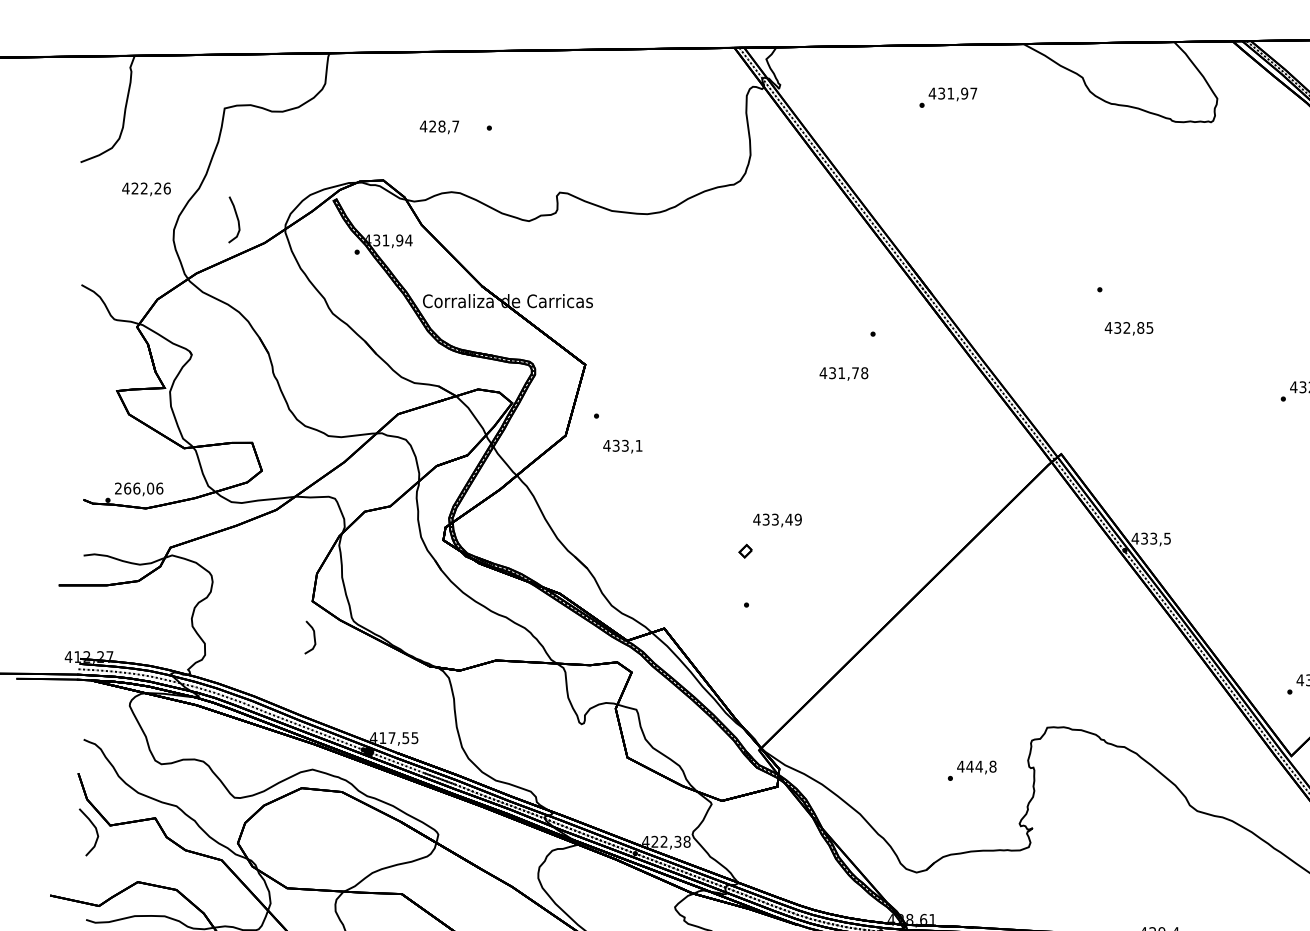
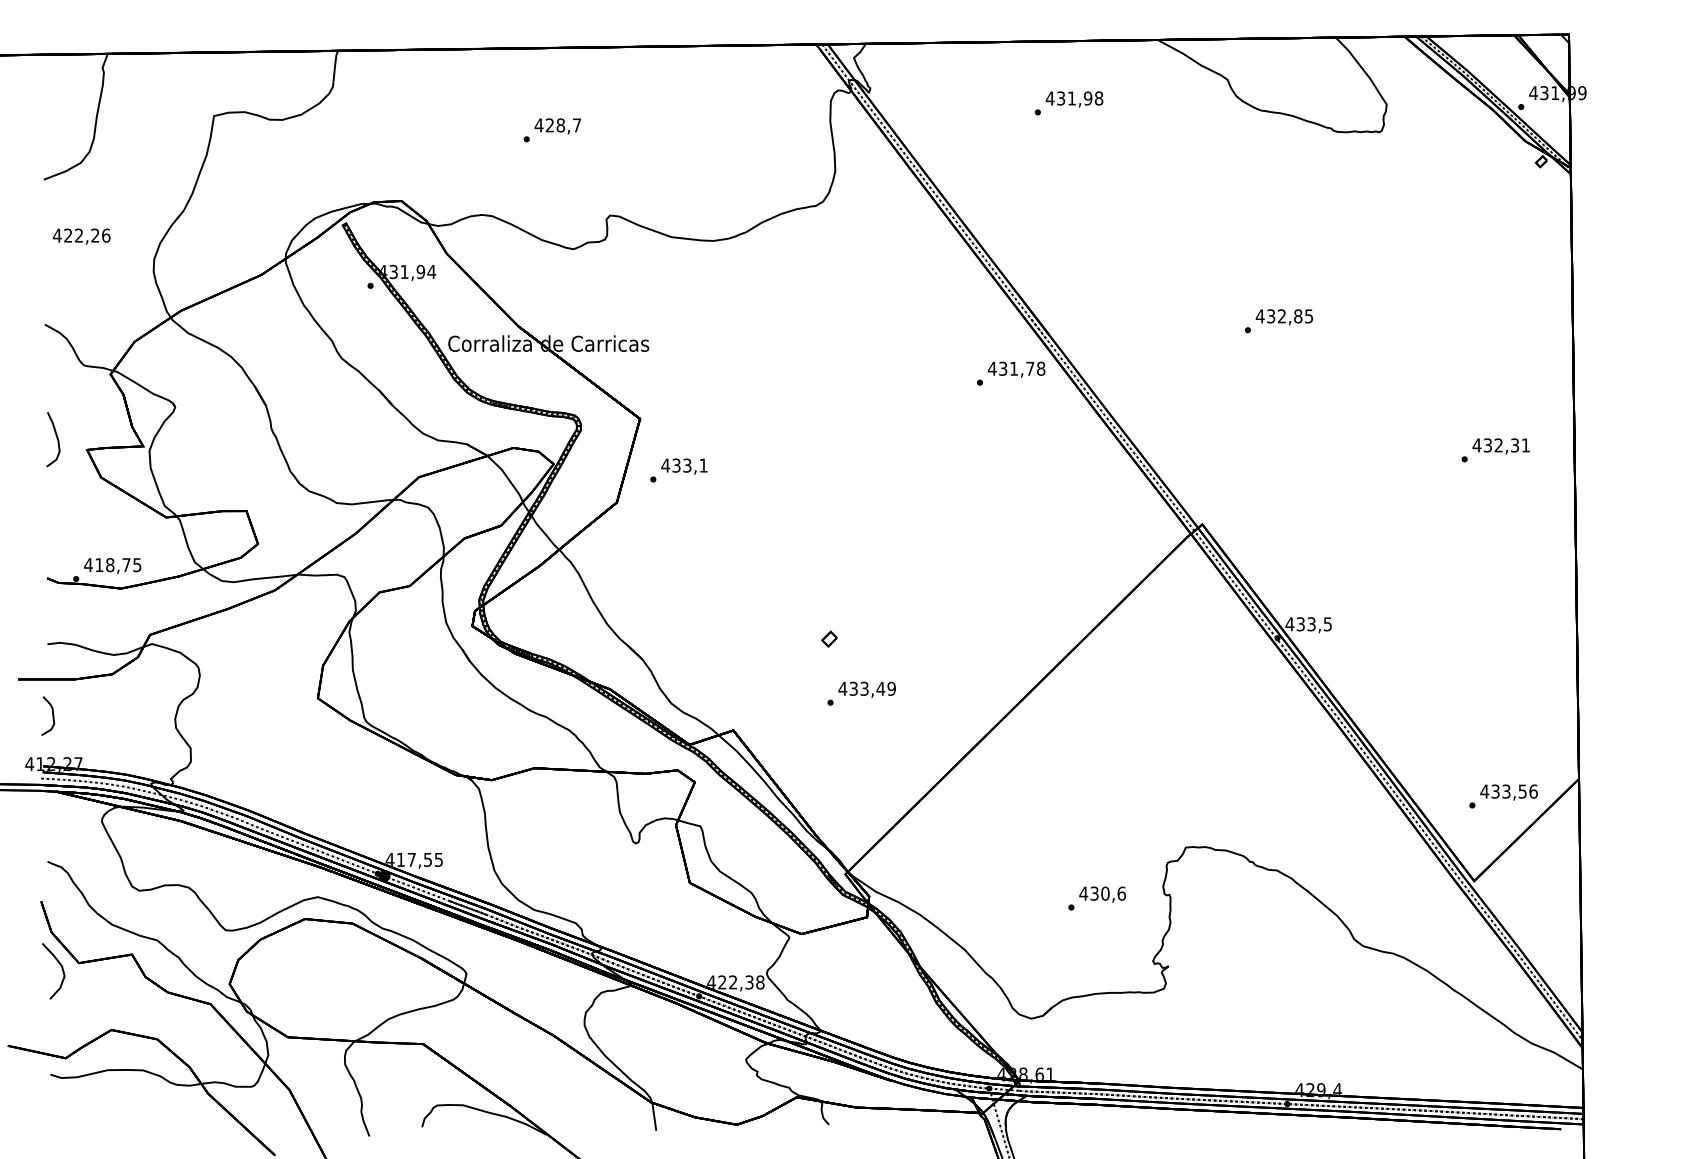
text: (973, 93) -> (1098, 98), 431,97 -> 431,98
text: (439, 127) -> (557, 126), moved
text: (146, 189) -> (81, 236), moved
curve: (236, 218) -> (56, 438), moved
text: (1128, 328) -> (1283, 317), moved
text: (843, 373) -> (1016, 369), moved
text: (622, 446) -> (684, 466), moved
text: (138, 488) -> (112, 565), 266,06 -> 418,75
text: (776, 520) -> (866, 689), moved
curve: (313, 637) -> (52, 715), moved
text: (980, 766) -> (1107, 893), 444,8 -> 430,6

